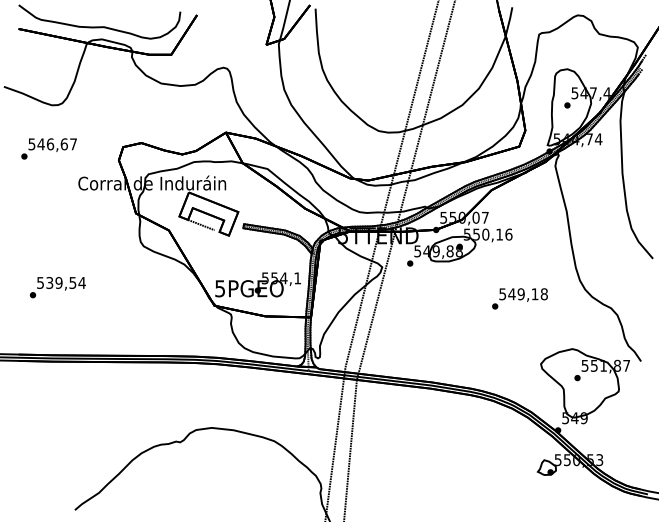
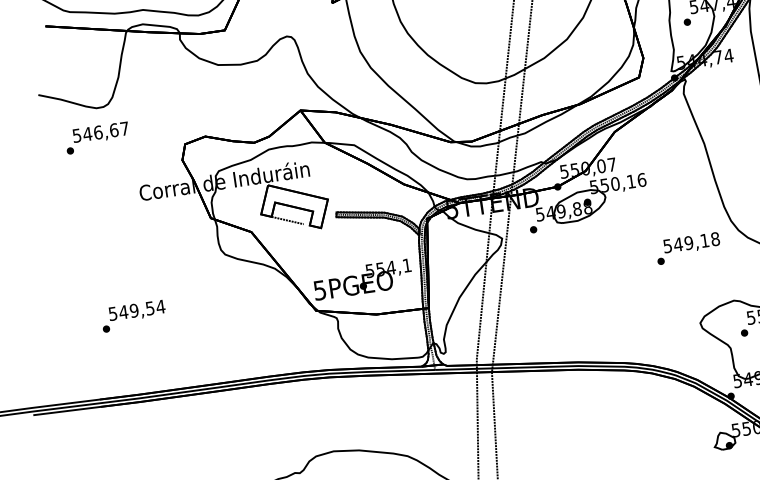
text: (48, 148) -> (96, 137), moved
text: (49, 282) -> (123, 311), 539,54 -> 549,54
text: (519, 298) -> (687, 248), moved

